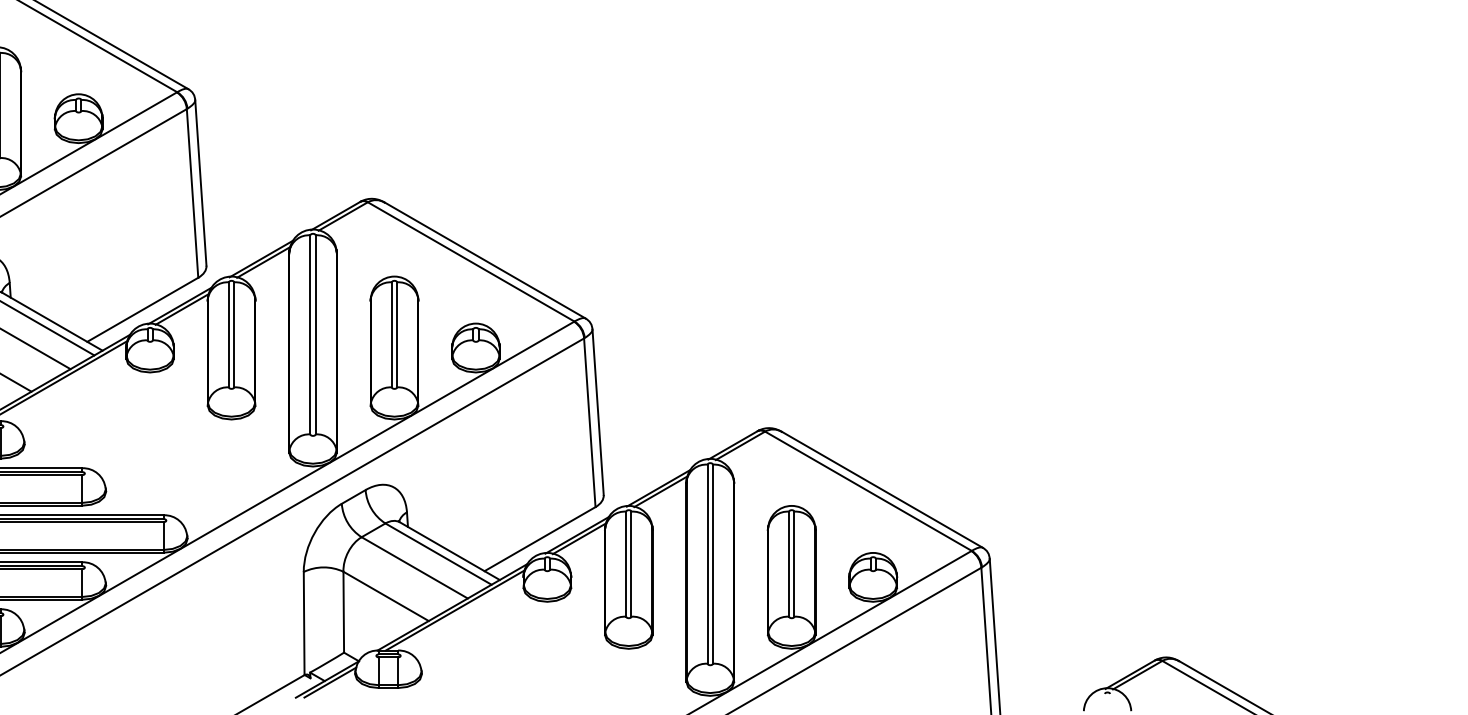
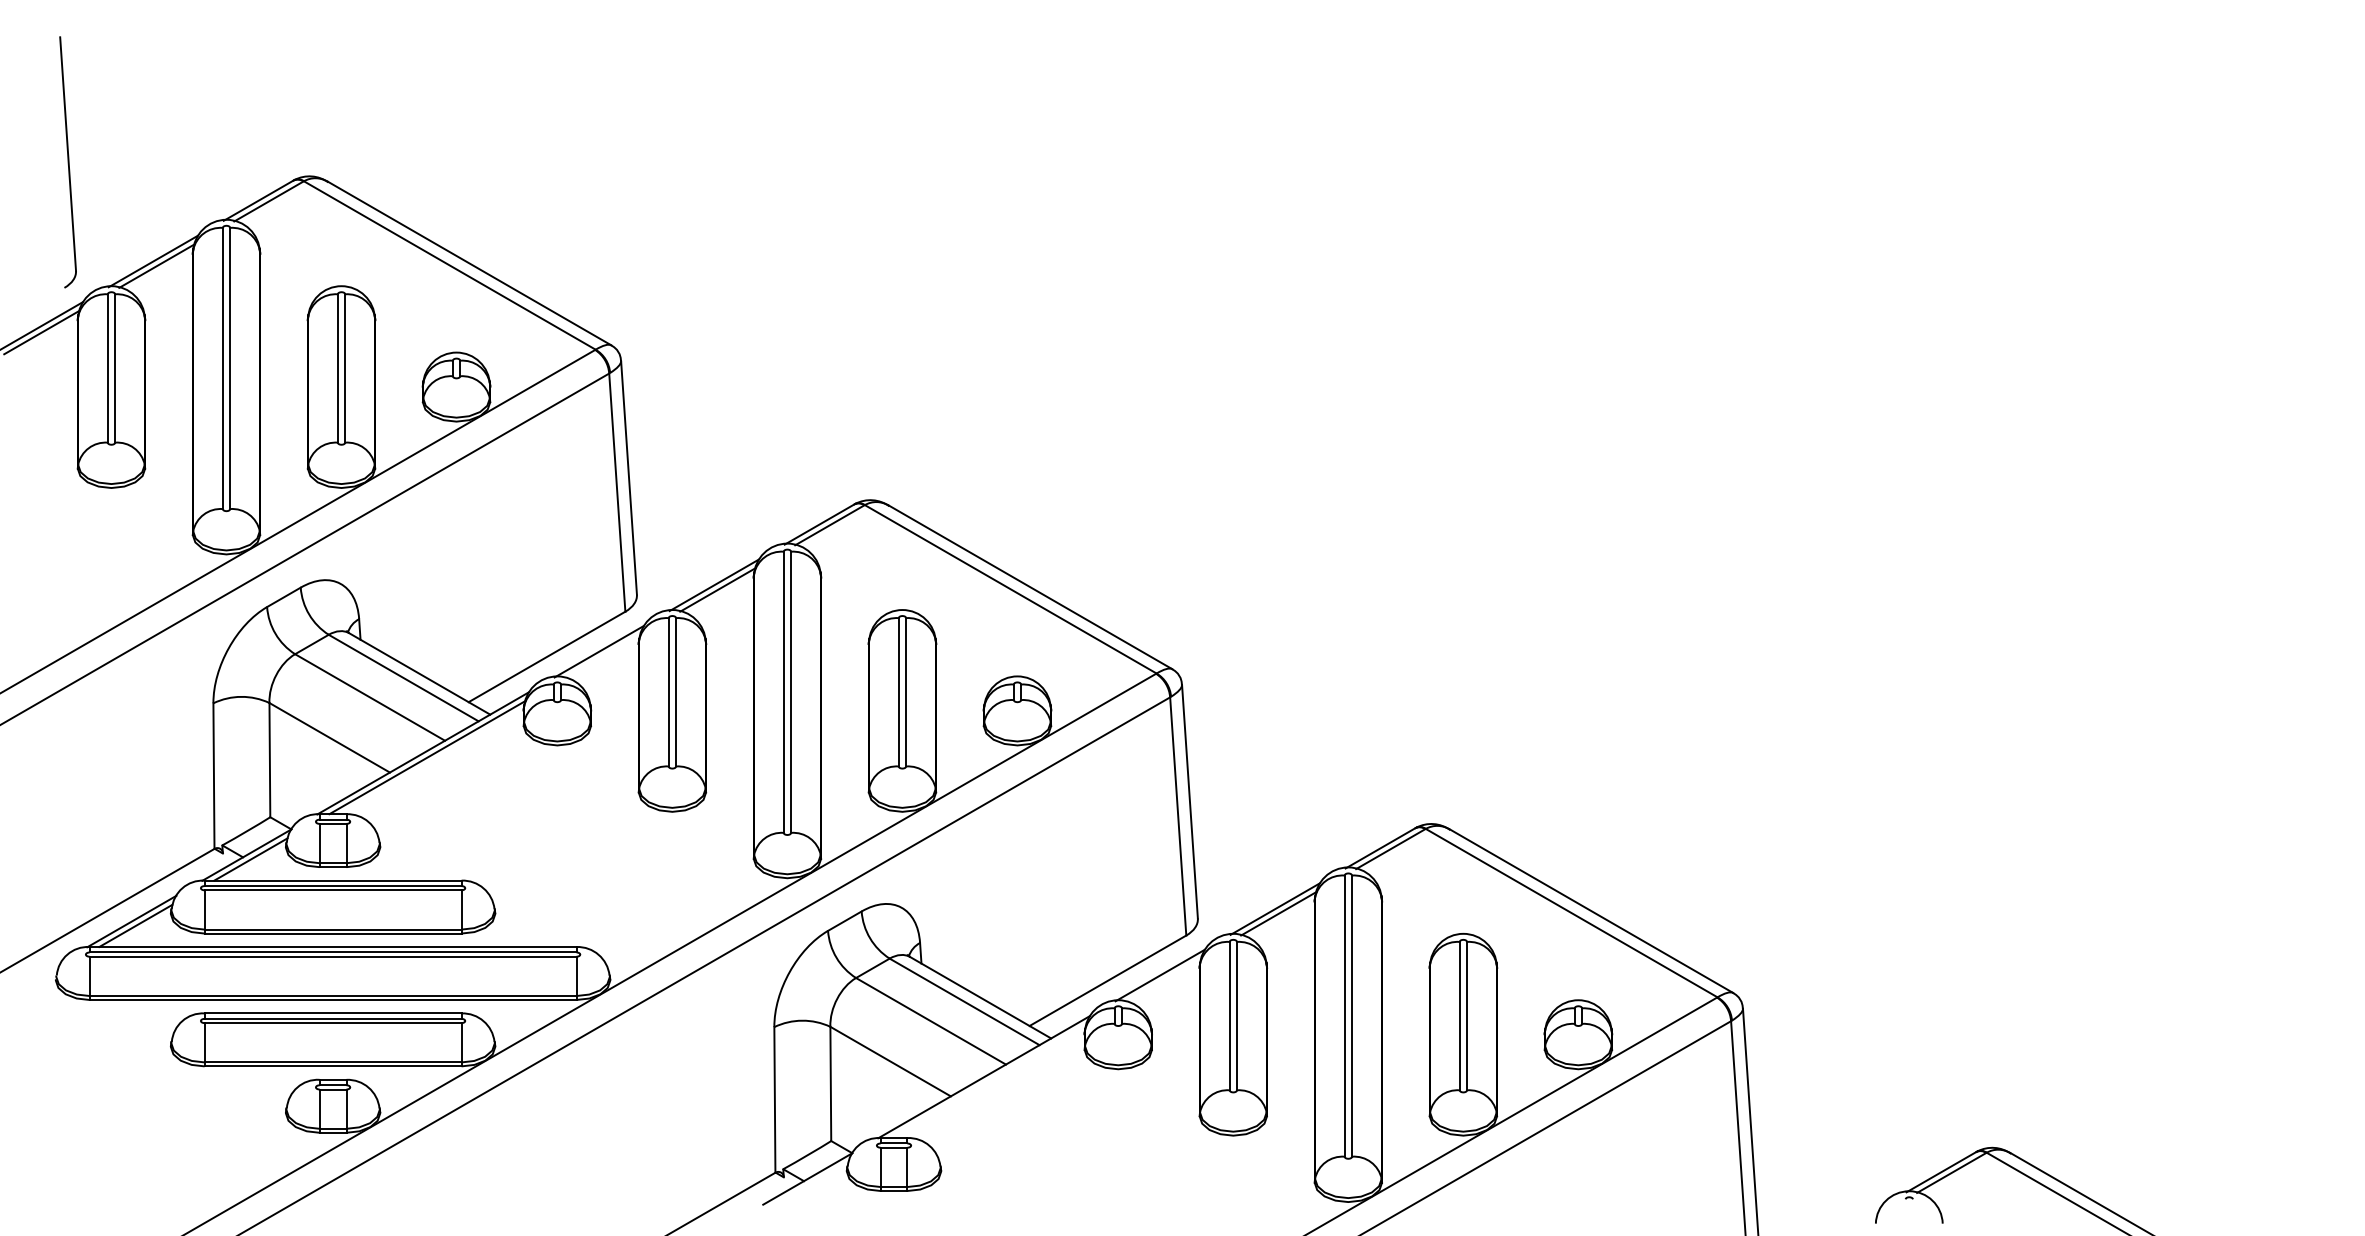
line: (182, 309) -> (602, 656), removed
line: (579, 538) -> (1163, 979), removed
line: (455, 610) -> (988, 1081), removed
line: (330, 682) -> (811, 1183), removed

